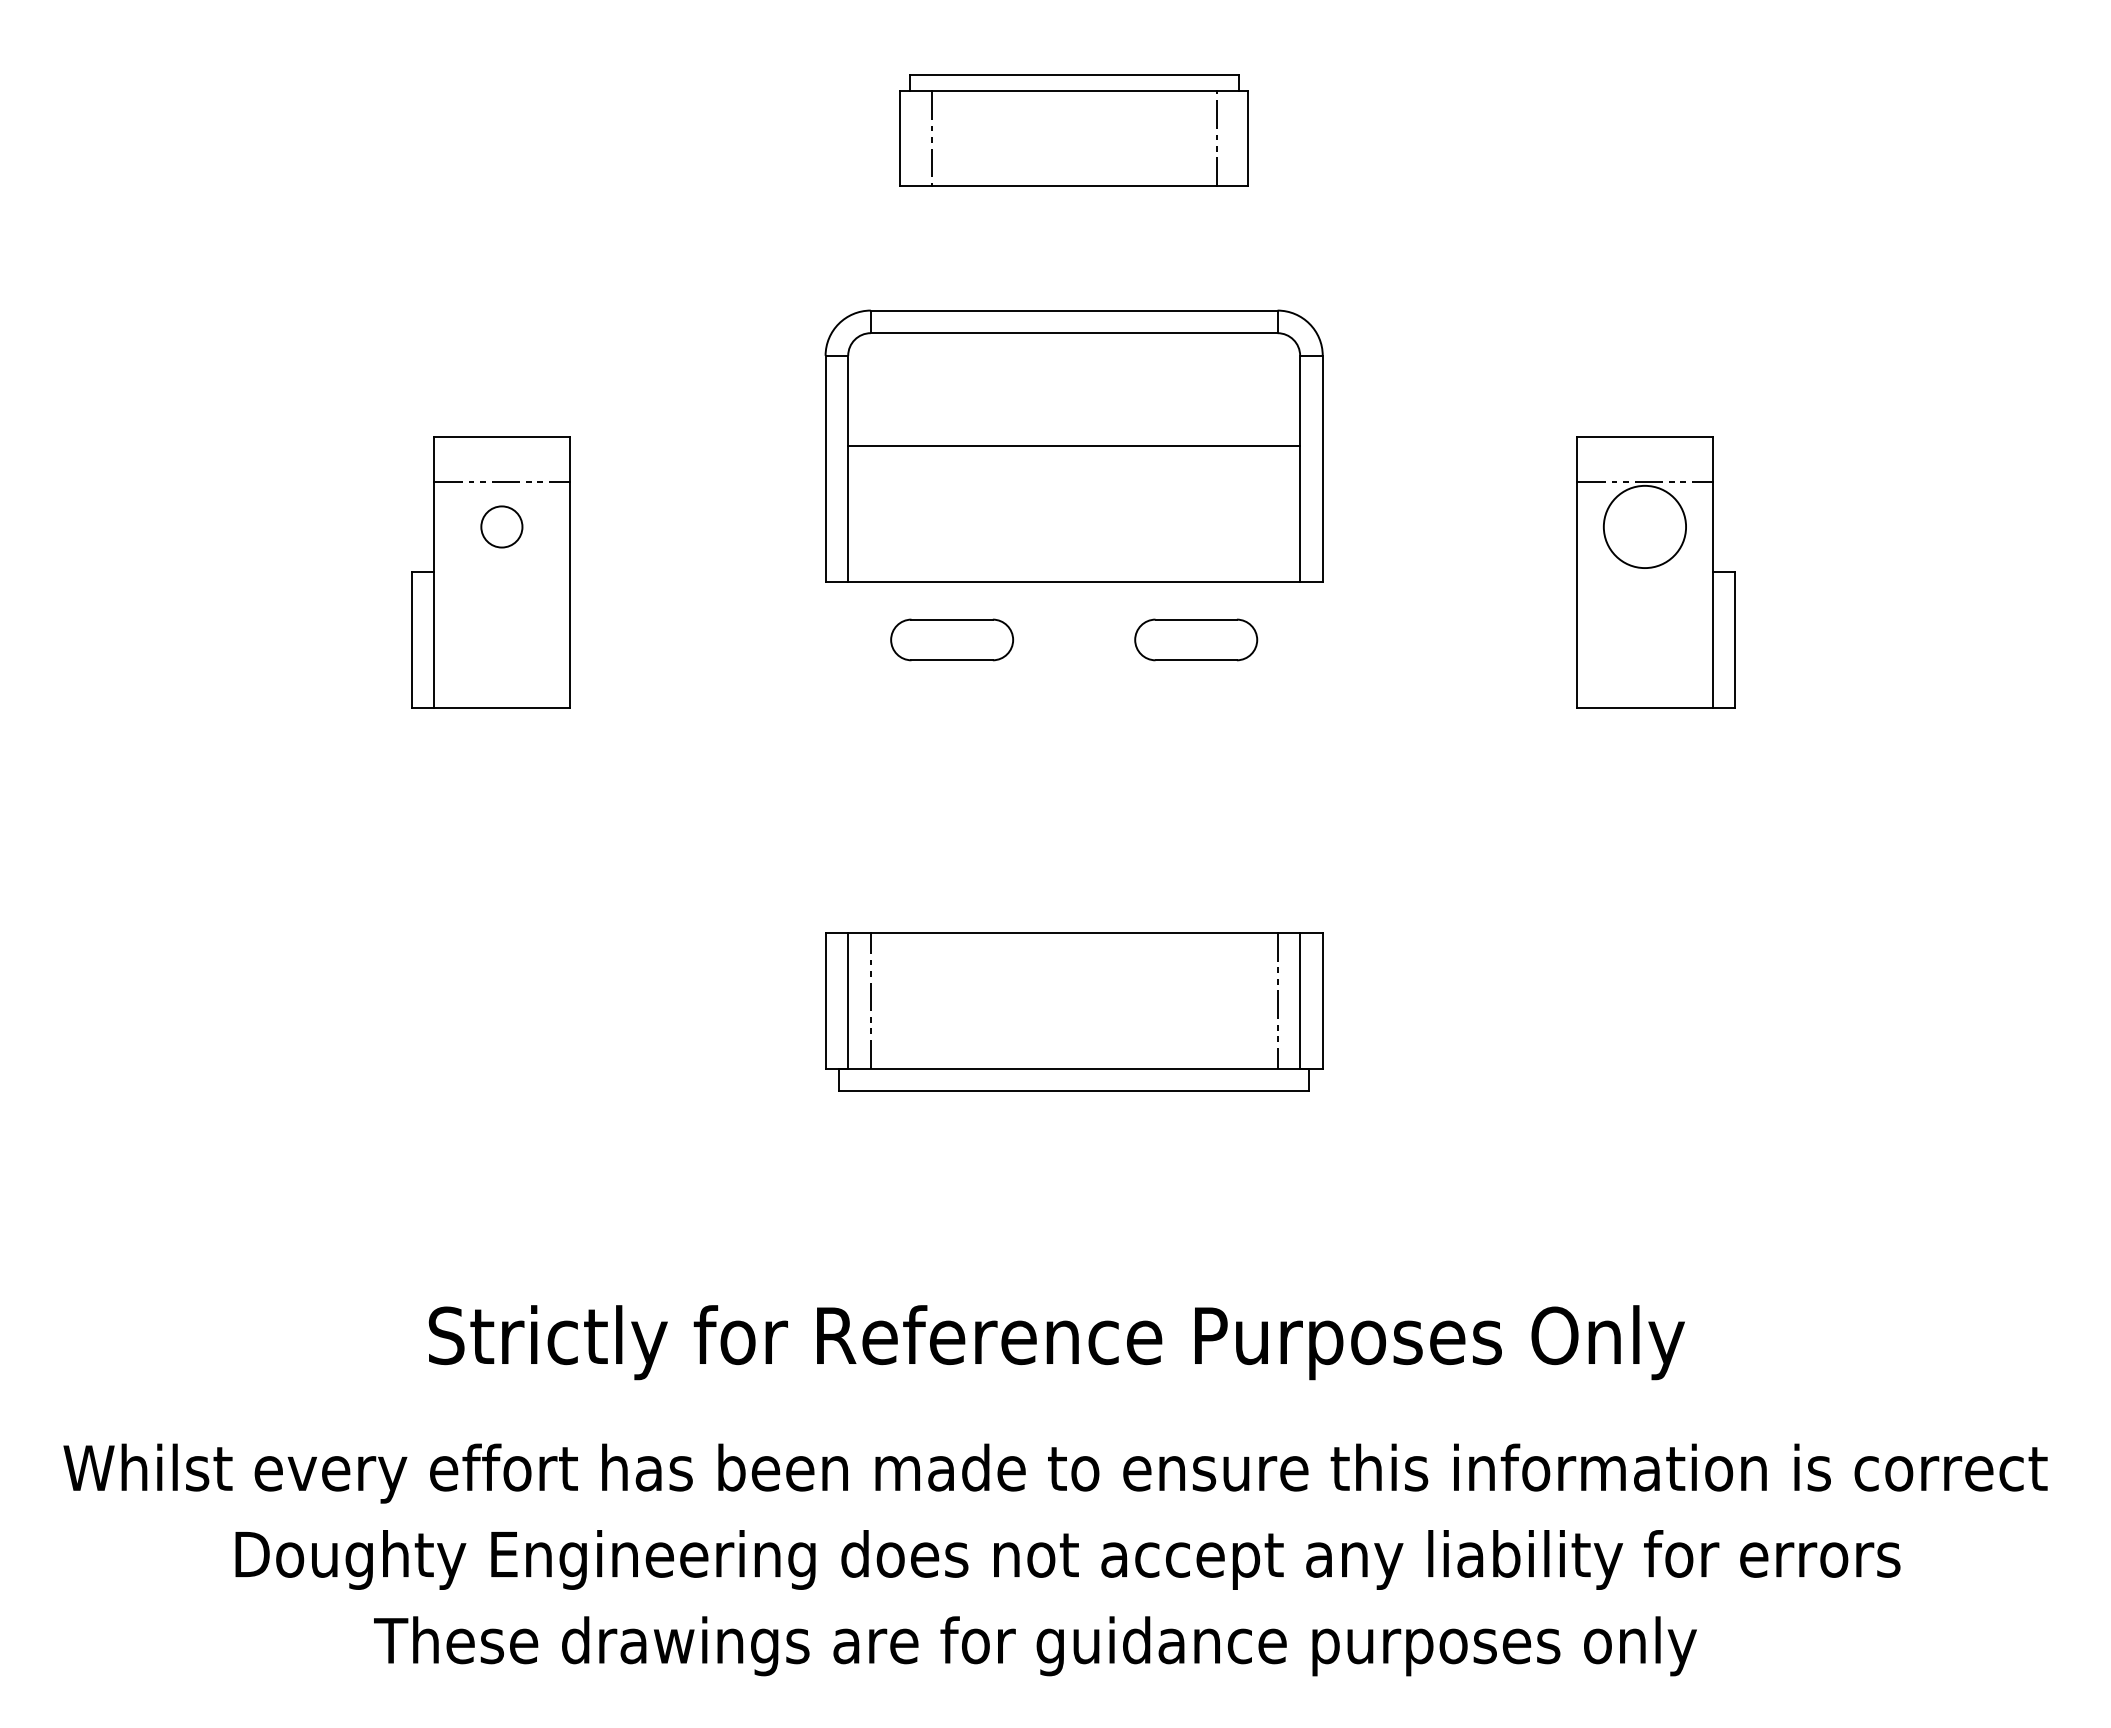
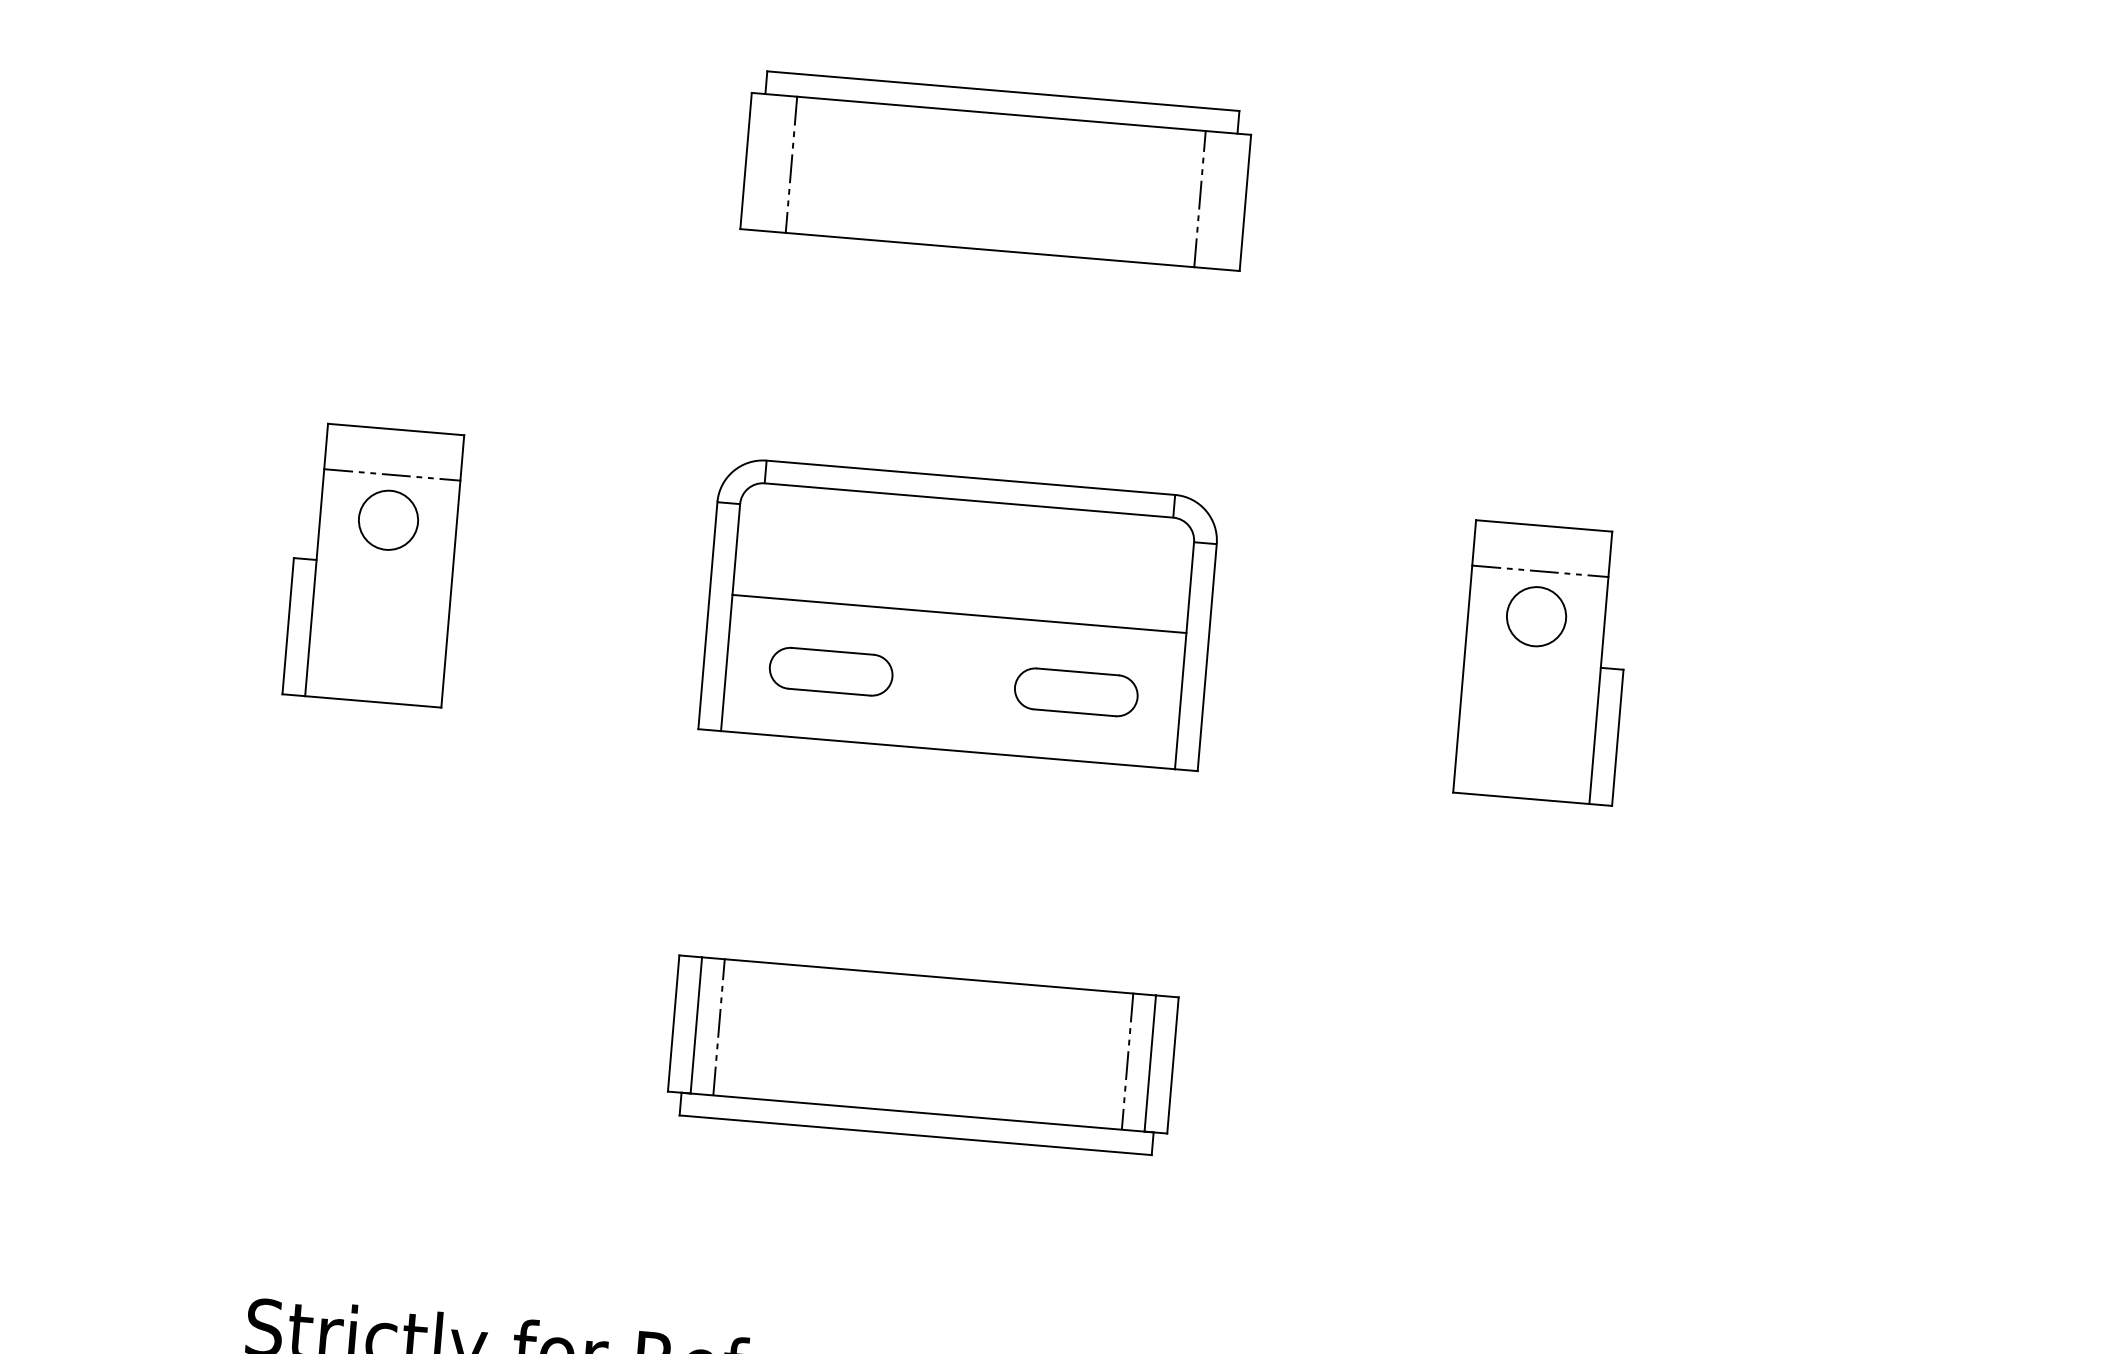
part: (1074, 130) -> (997, 170), size x1.43
part: (1073, 445) -> (958, 613), moved
circle: (501, 526) -> (388, 519), size x1.43
circle: (1644, 526) -> (1536, 616), size x0.71

